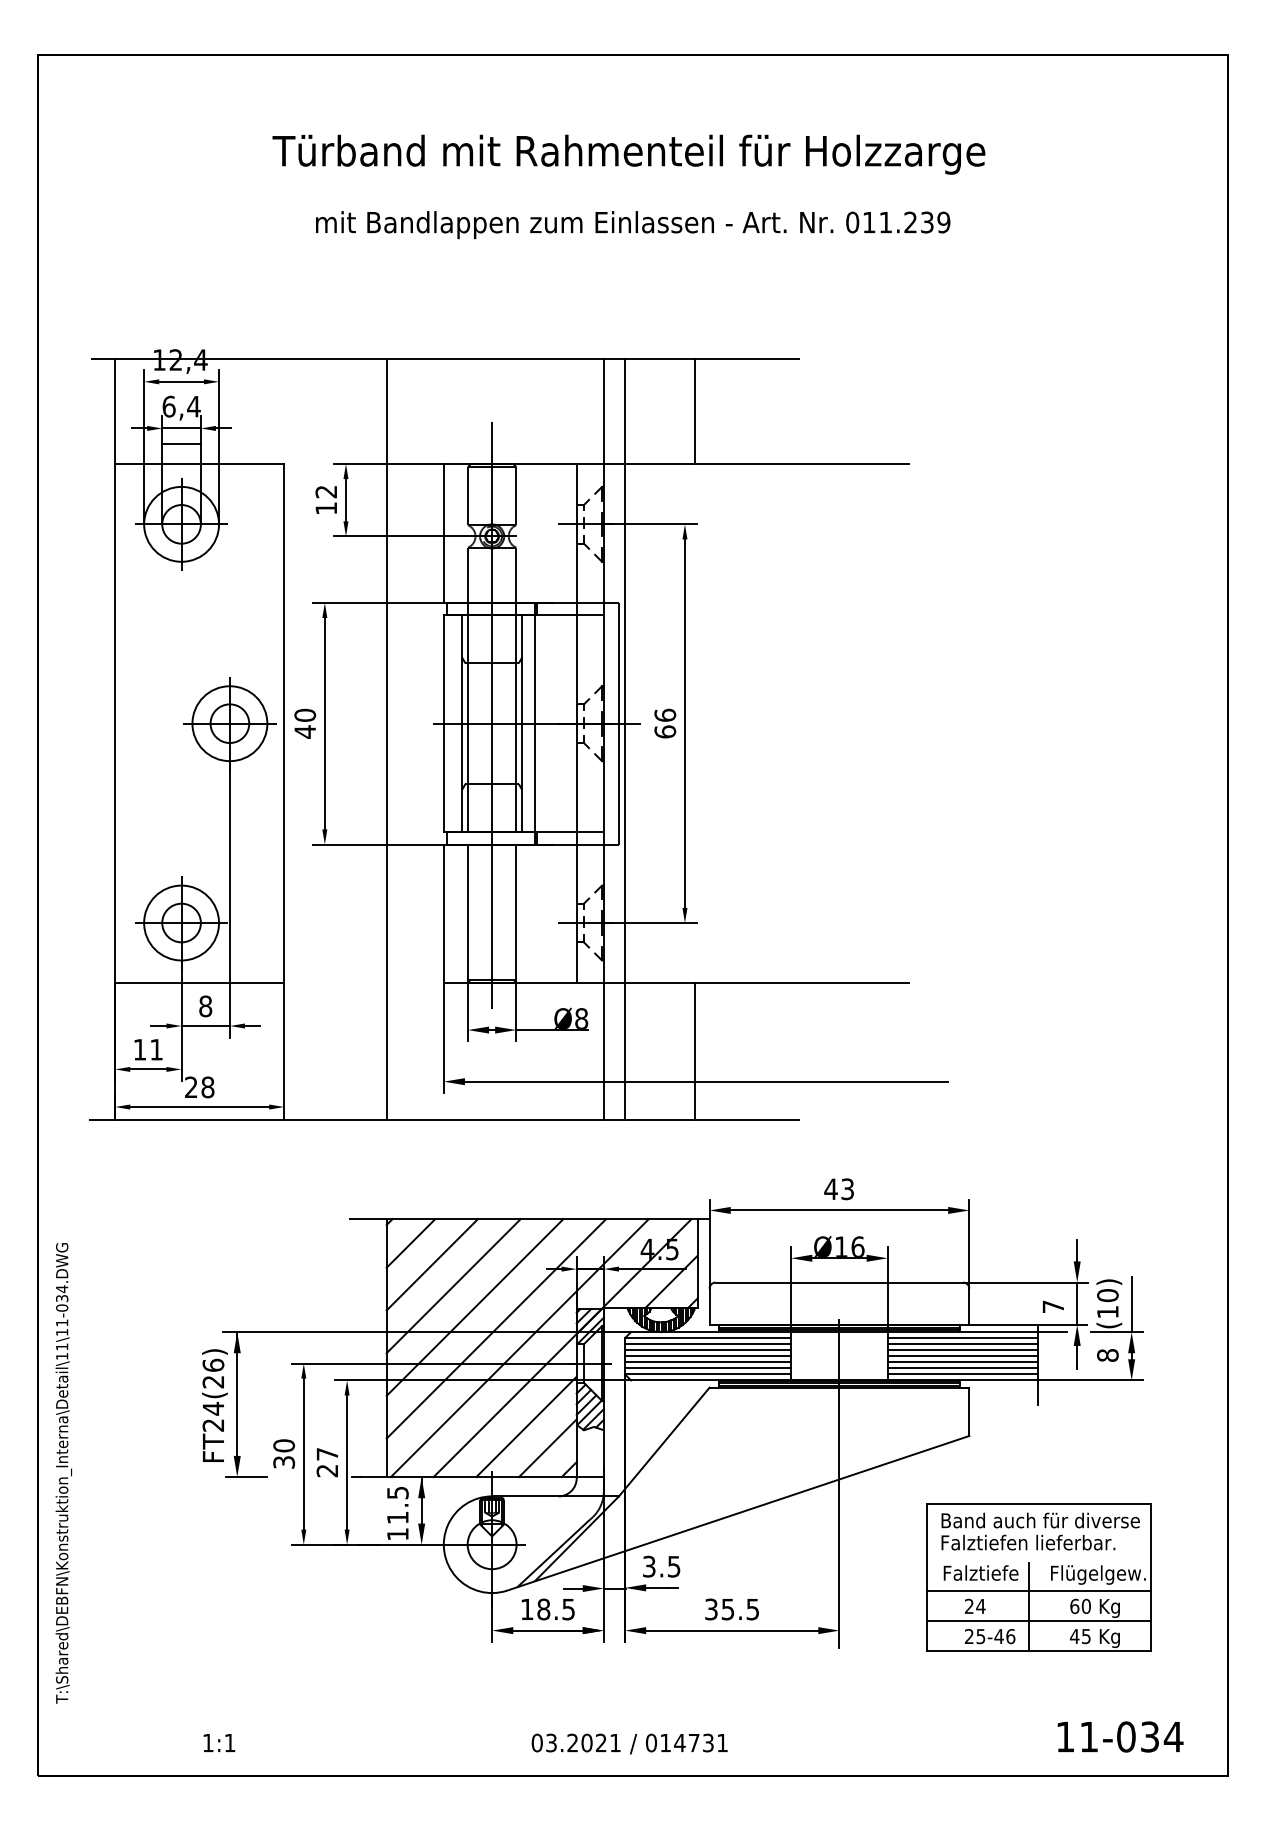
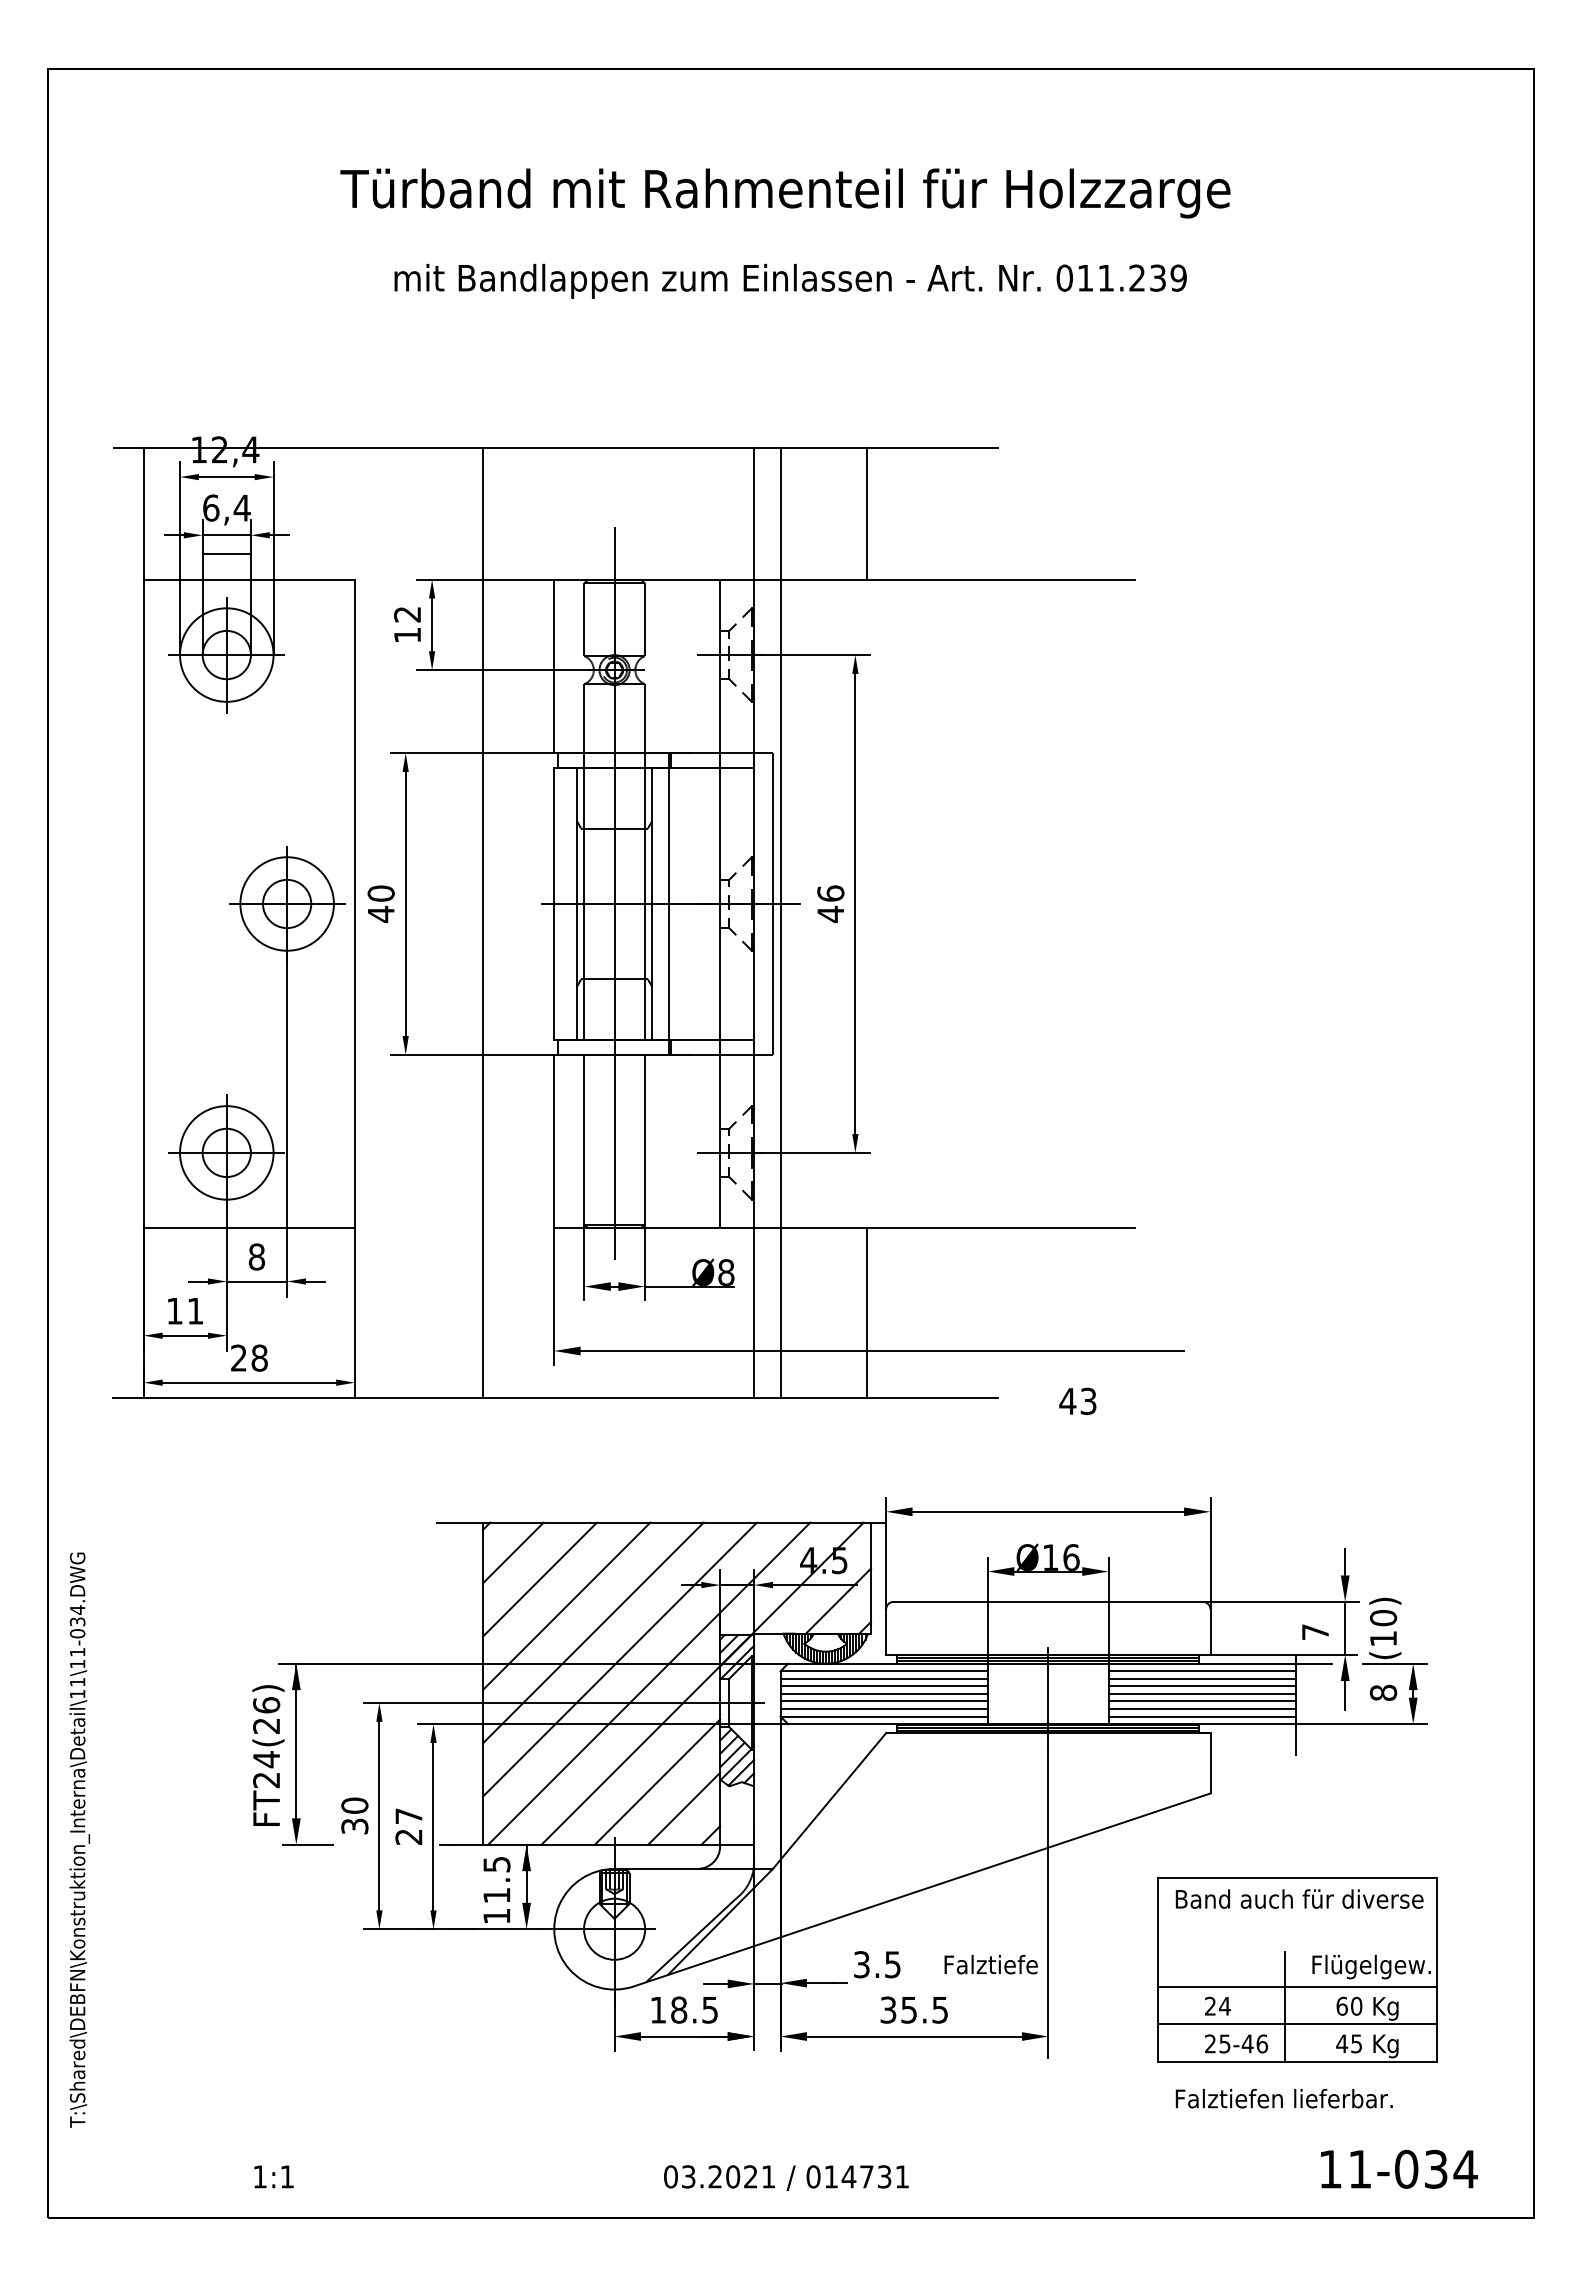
text: (665, 732) -> (830, 914), 66 -> 46
text: (838, 1188) -> (1077, 1400), moved
line: (1131, 1304) -> (1413, 1629), removed
text: (1027, 1542) -> (1283, 2098), moved
text: (661, 1566) -> (877, 1964), moved
text: (980, 1572) -> (990, 1964), moved

